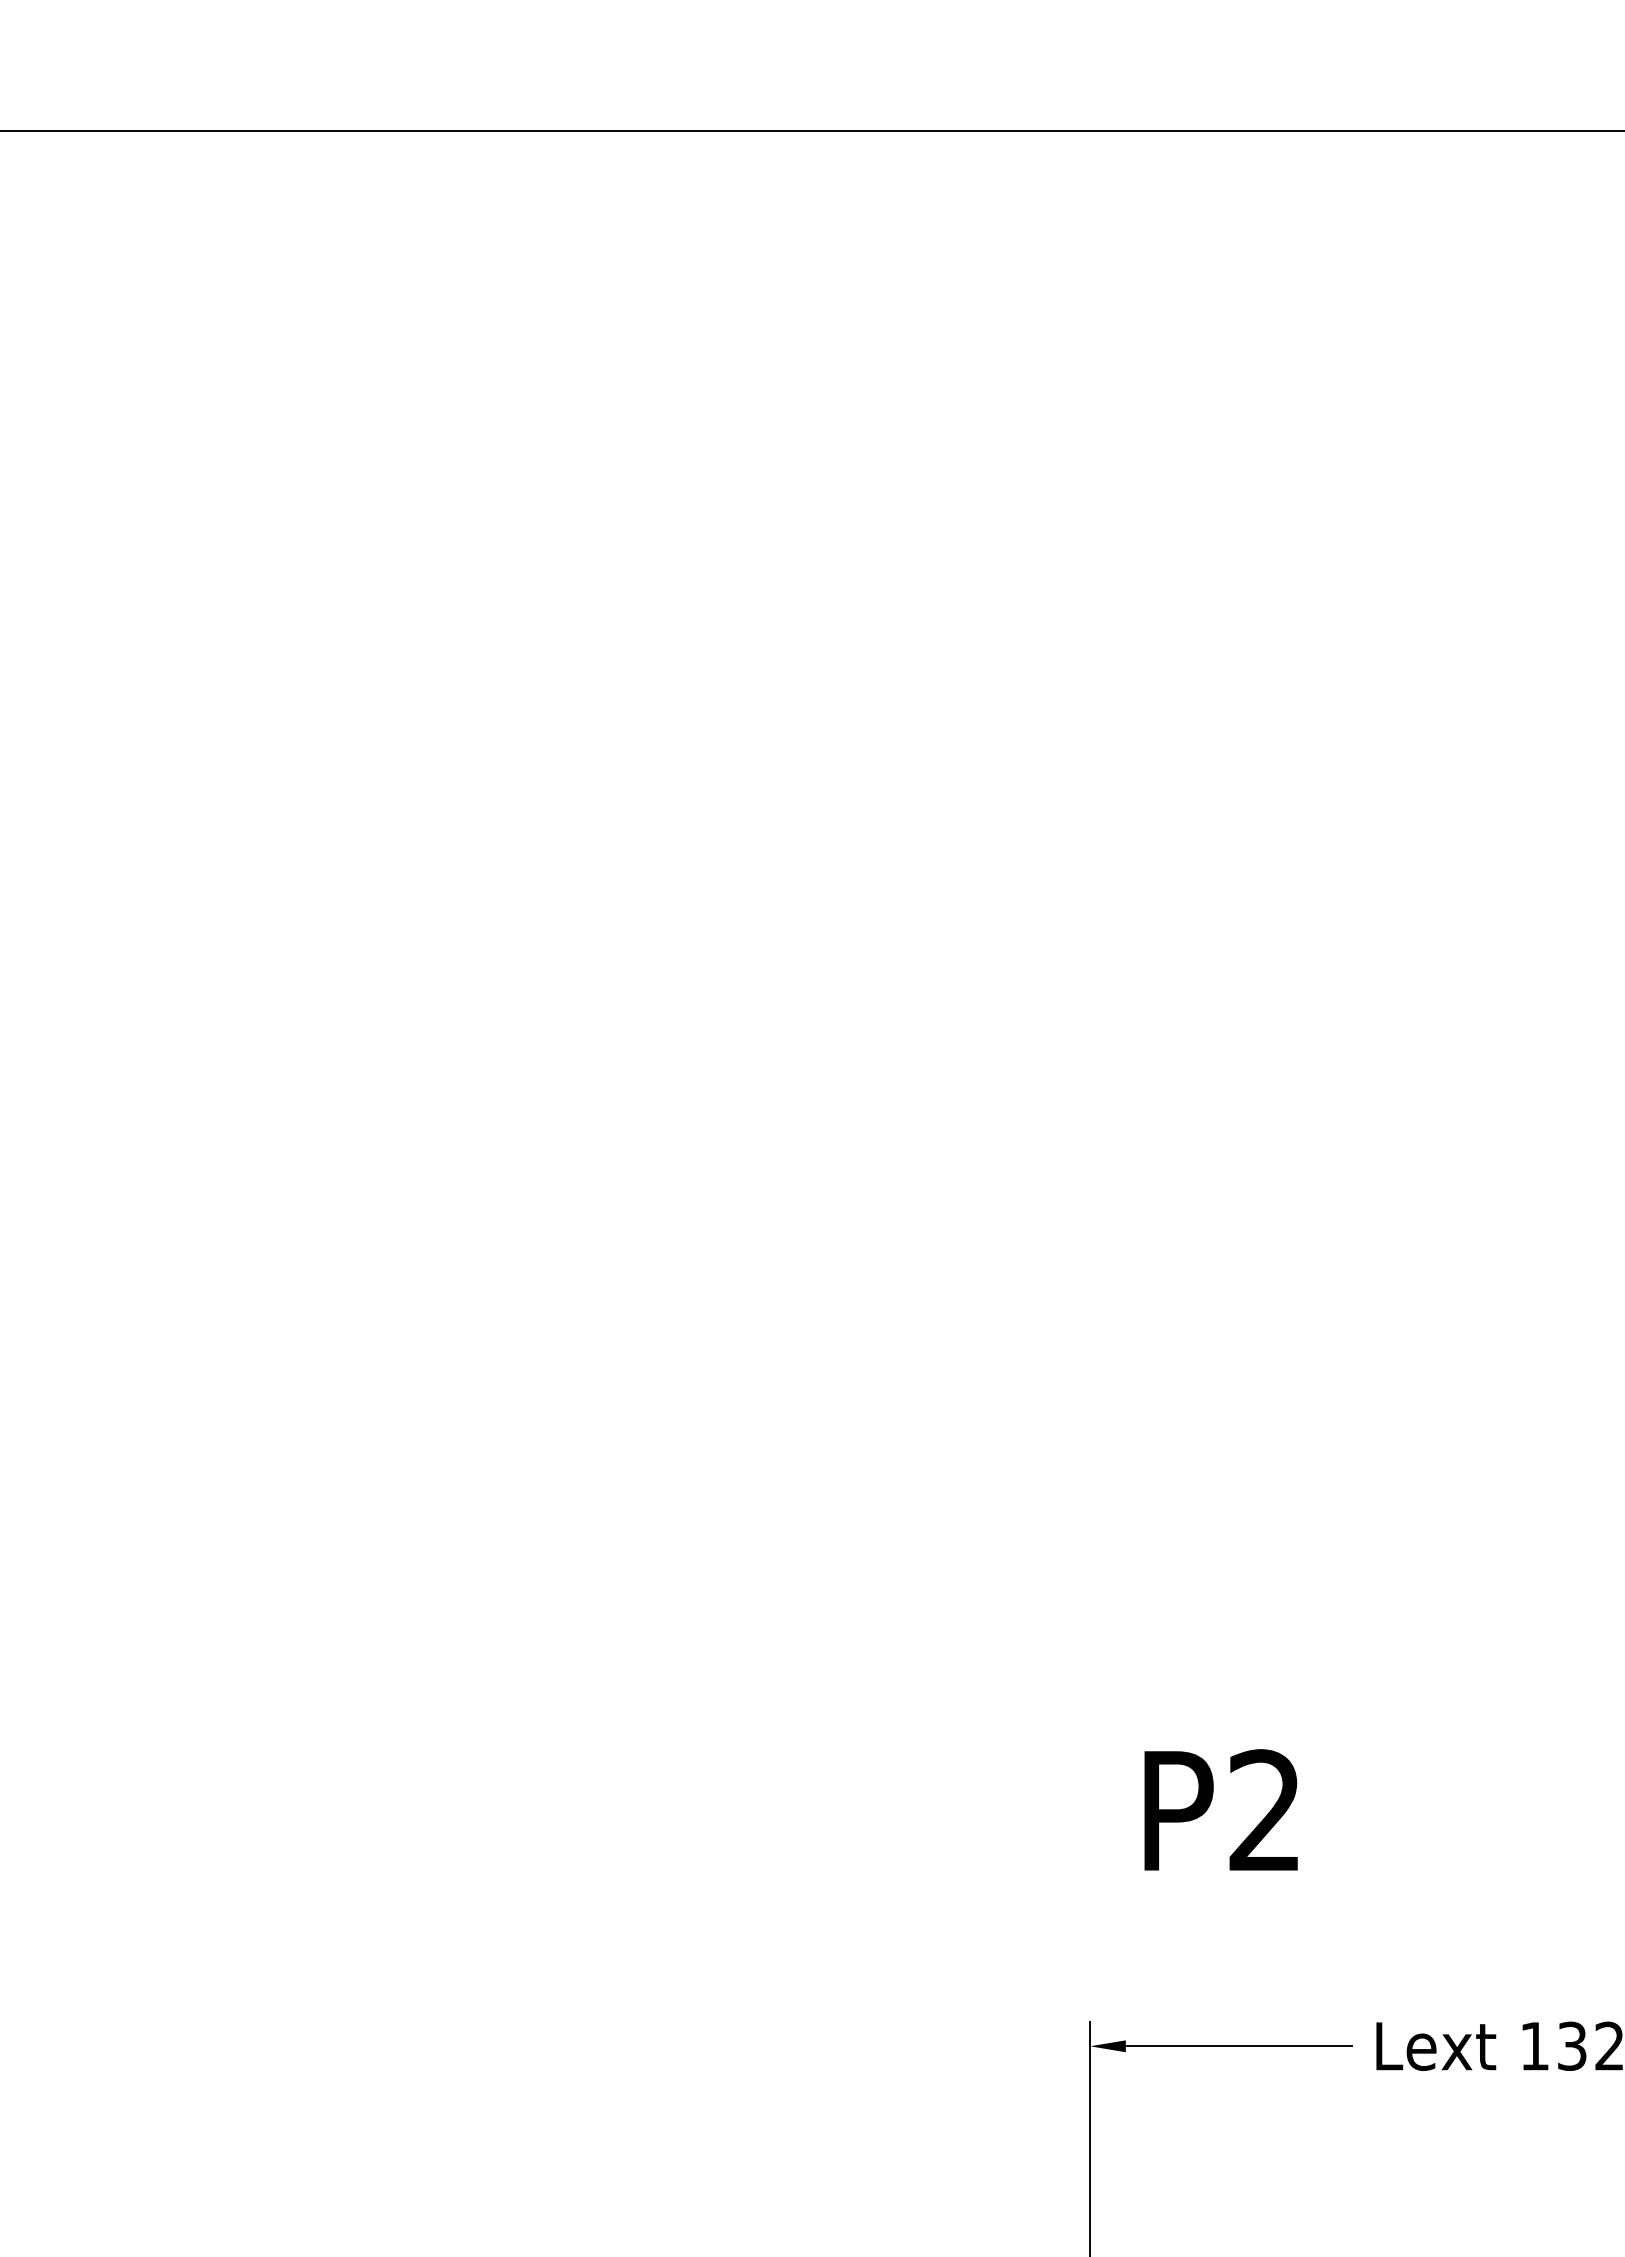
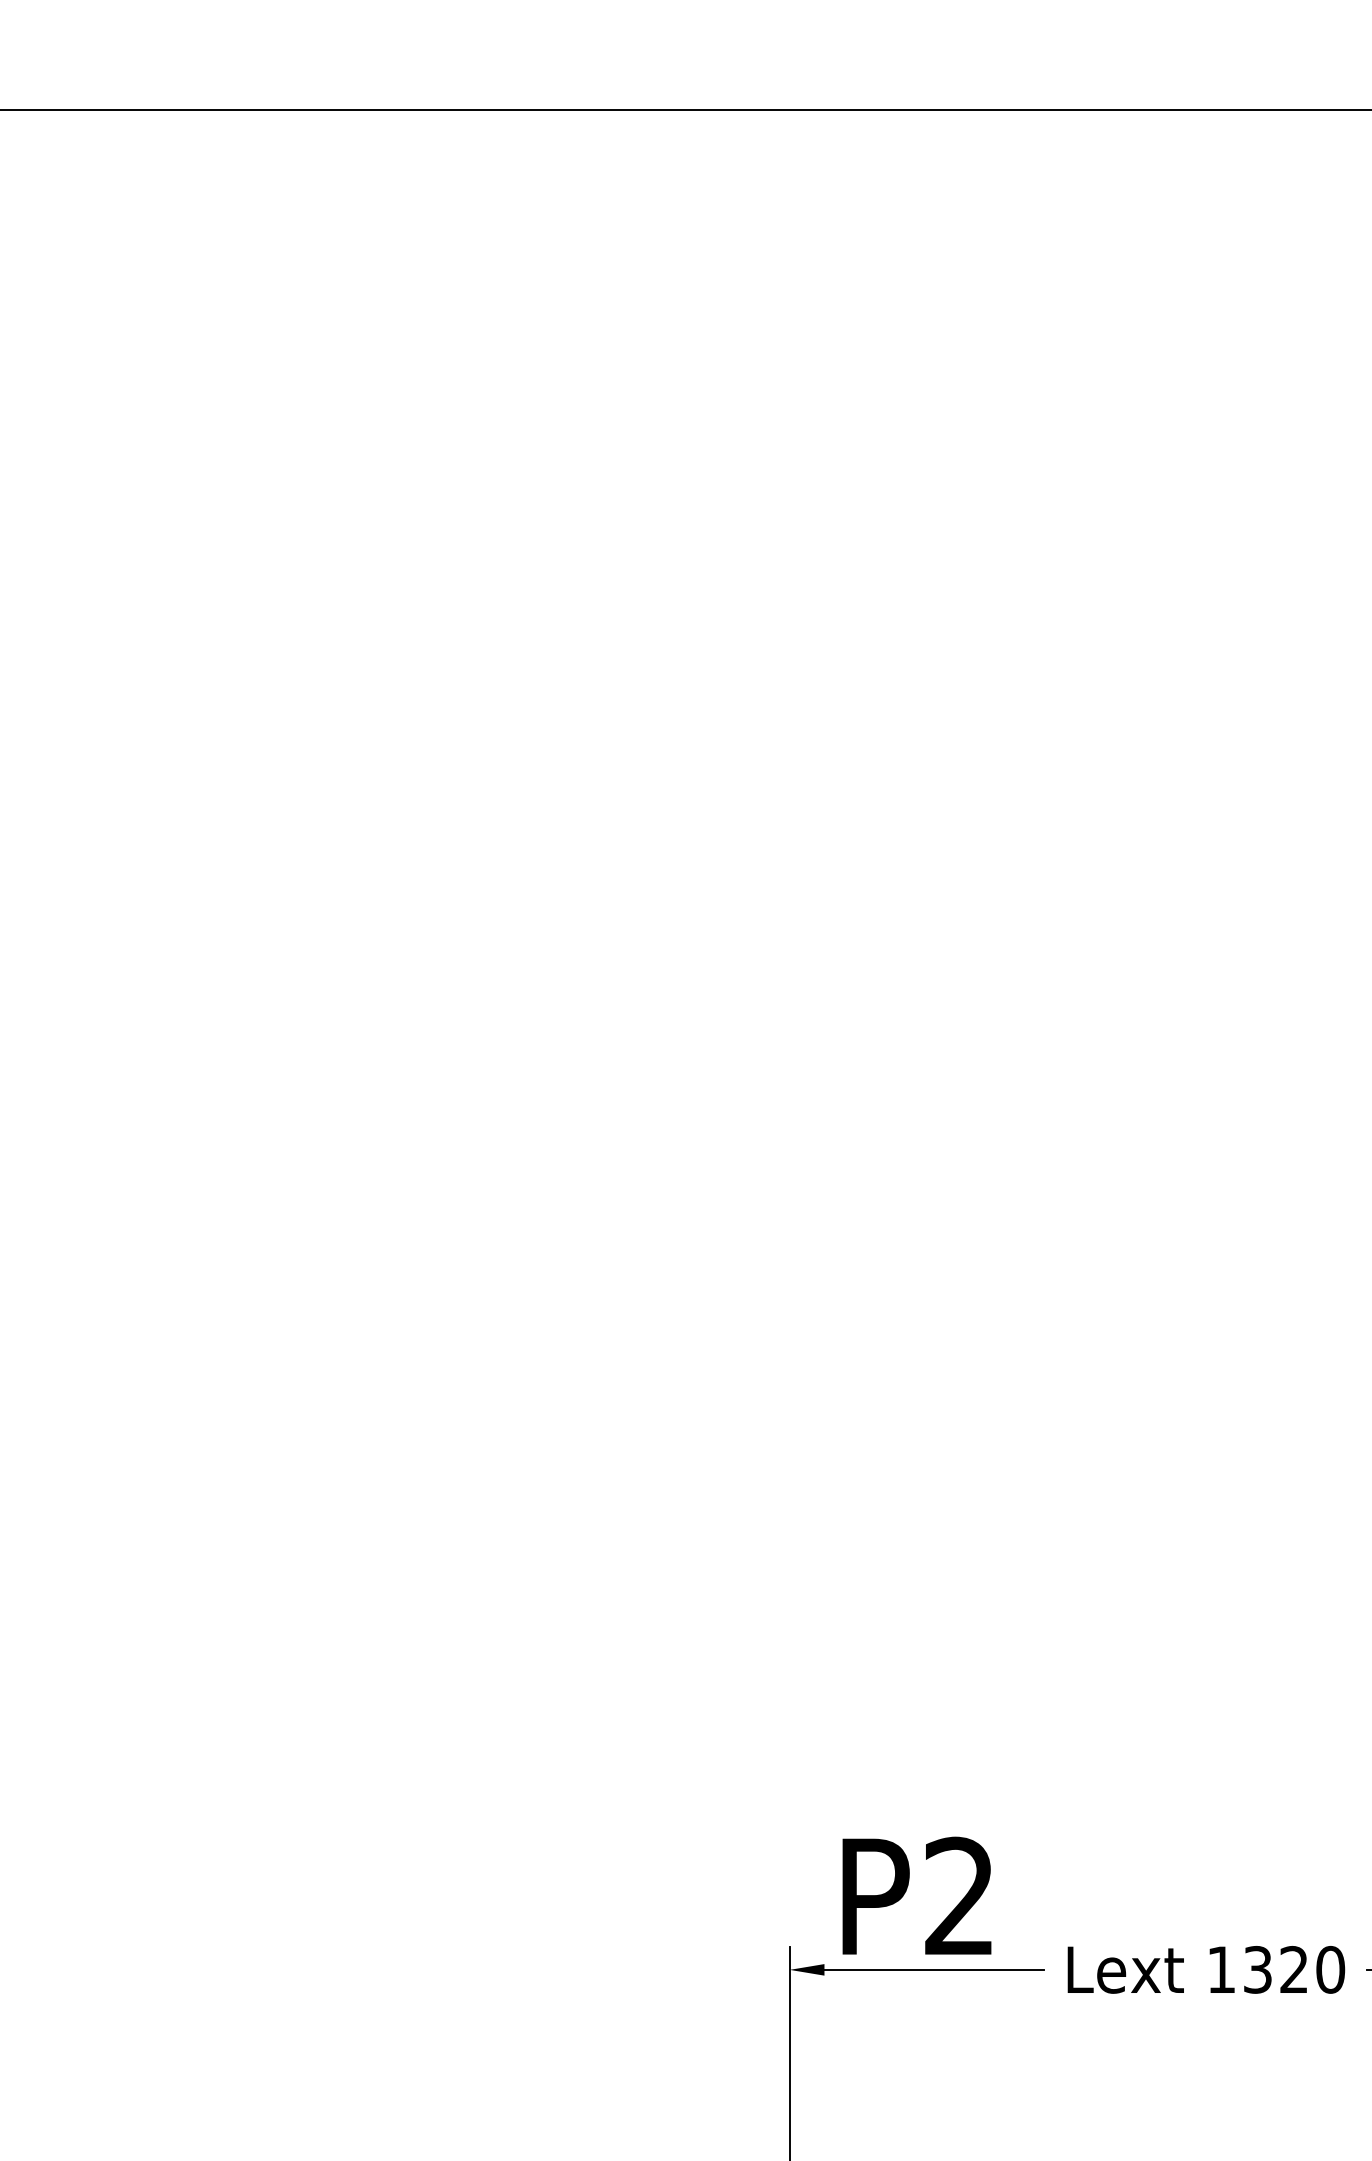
text: (1220, 1809) -> (916, 1895), moved

